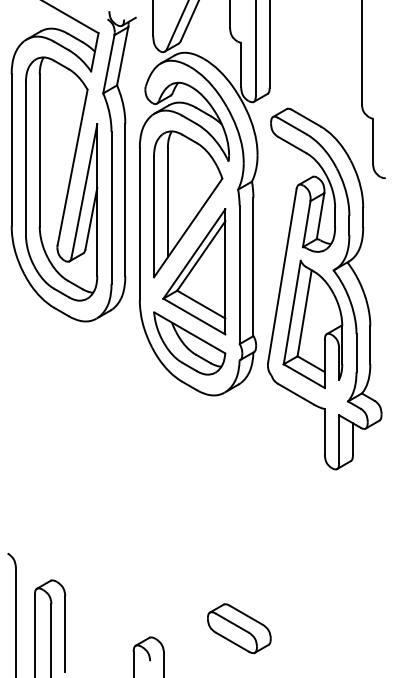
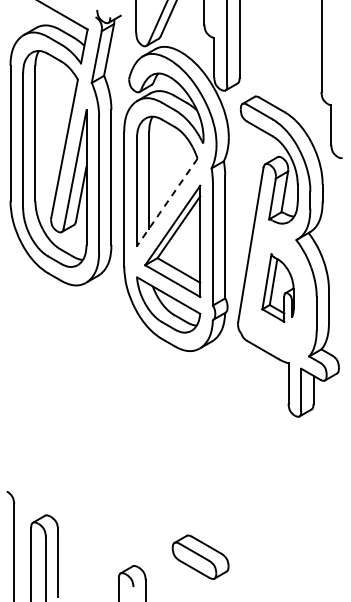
line: (187, 228) -> (166, 202), solid -> dashed
part: (312, 323) -> (277, 287), size x0.6
part: (239, 627) -> (200, 556), moved

